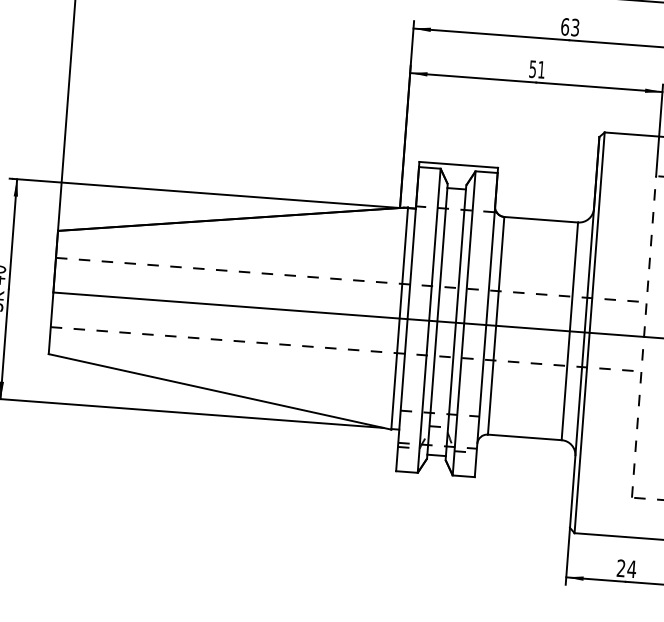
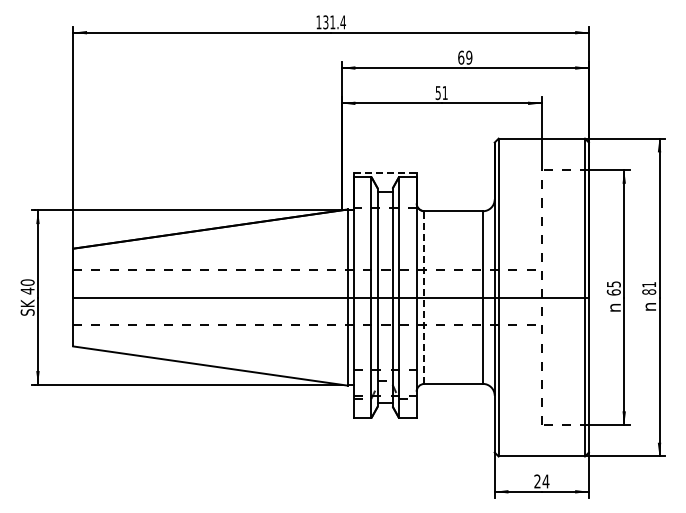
text: (575, 27) -> (469, 57), 63 -> 69
line: (458, 164) -> (385, 172), solid -> dashed
line: (496, 325) -> (424, 297), solid -> dashed

